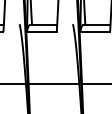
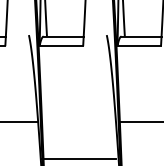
line: (53, 83) -> (78, 158), moved

